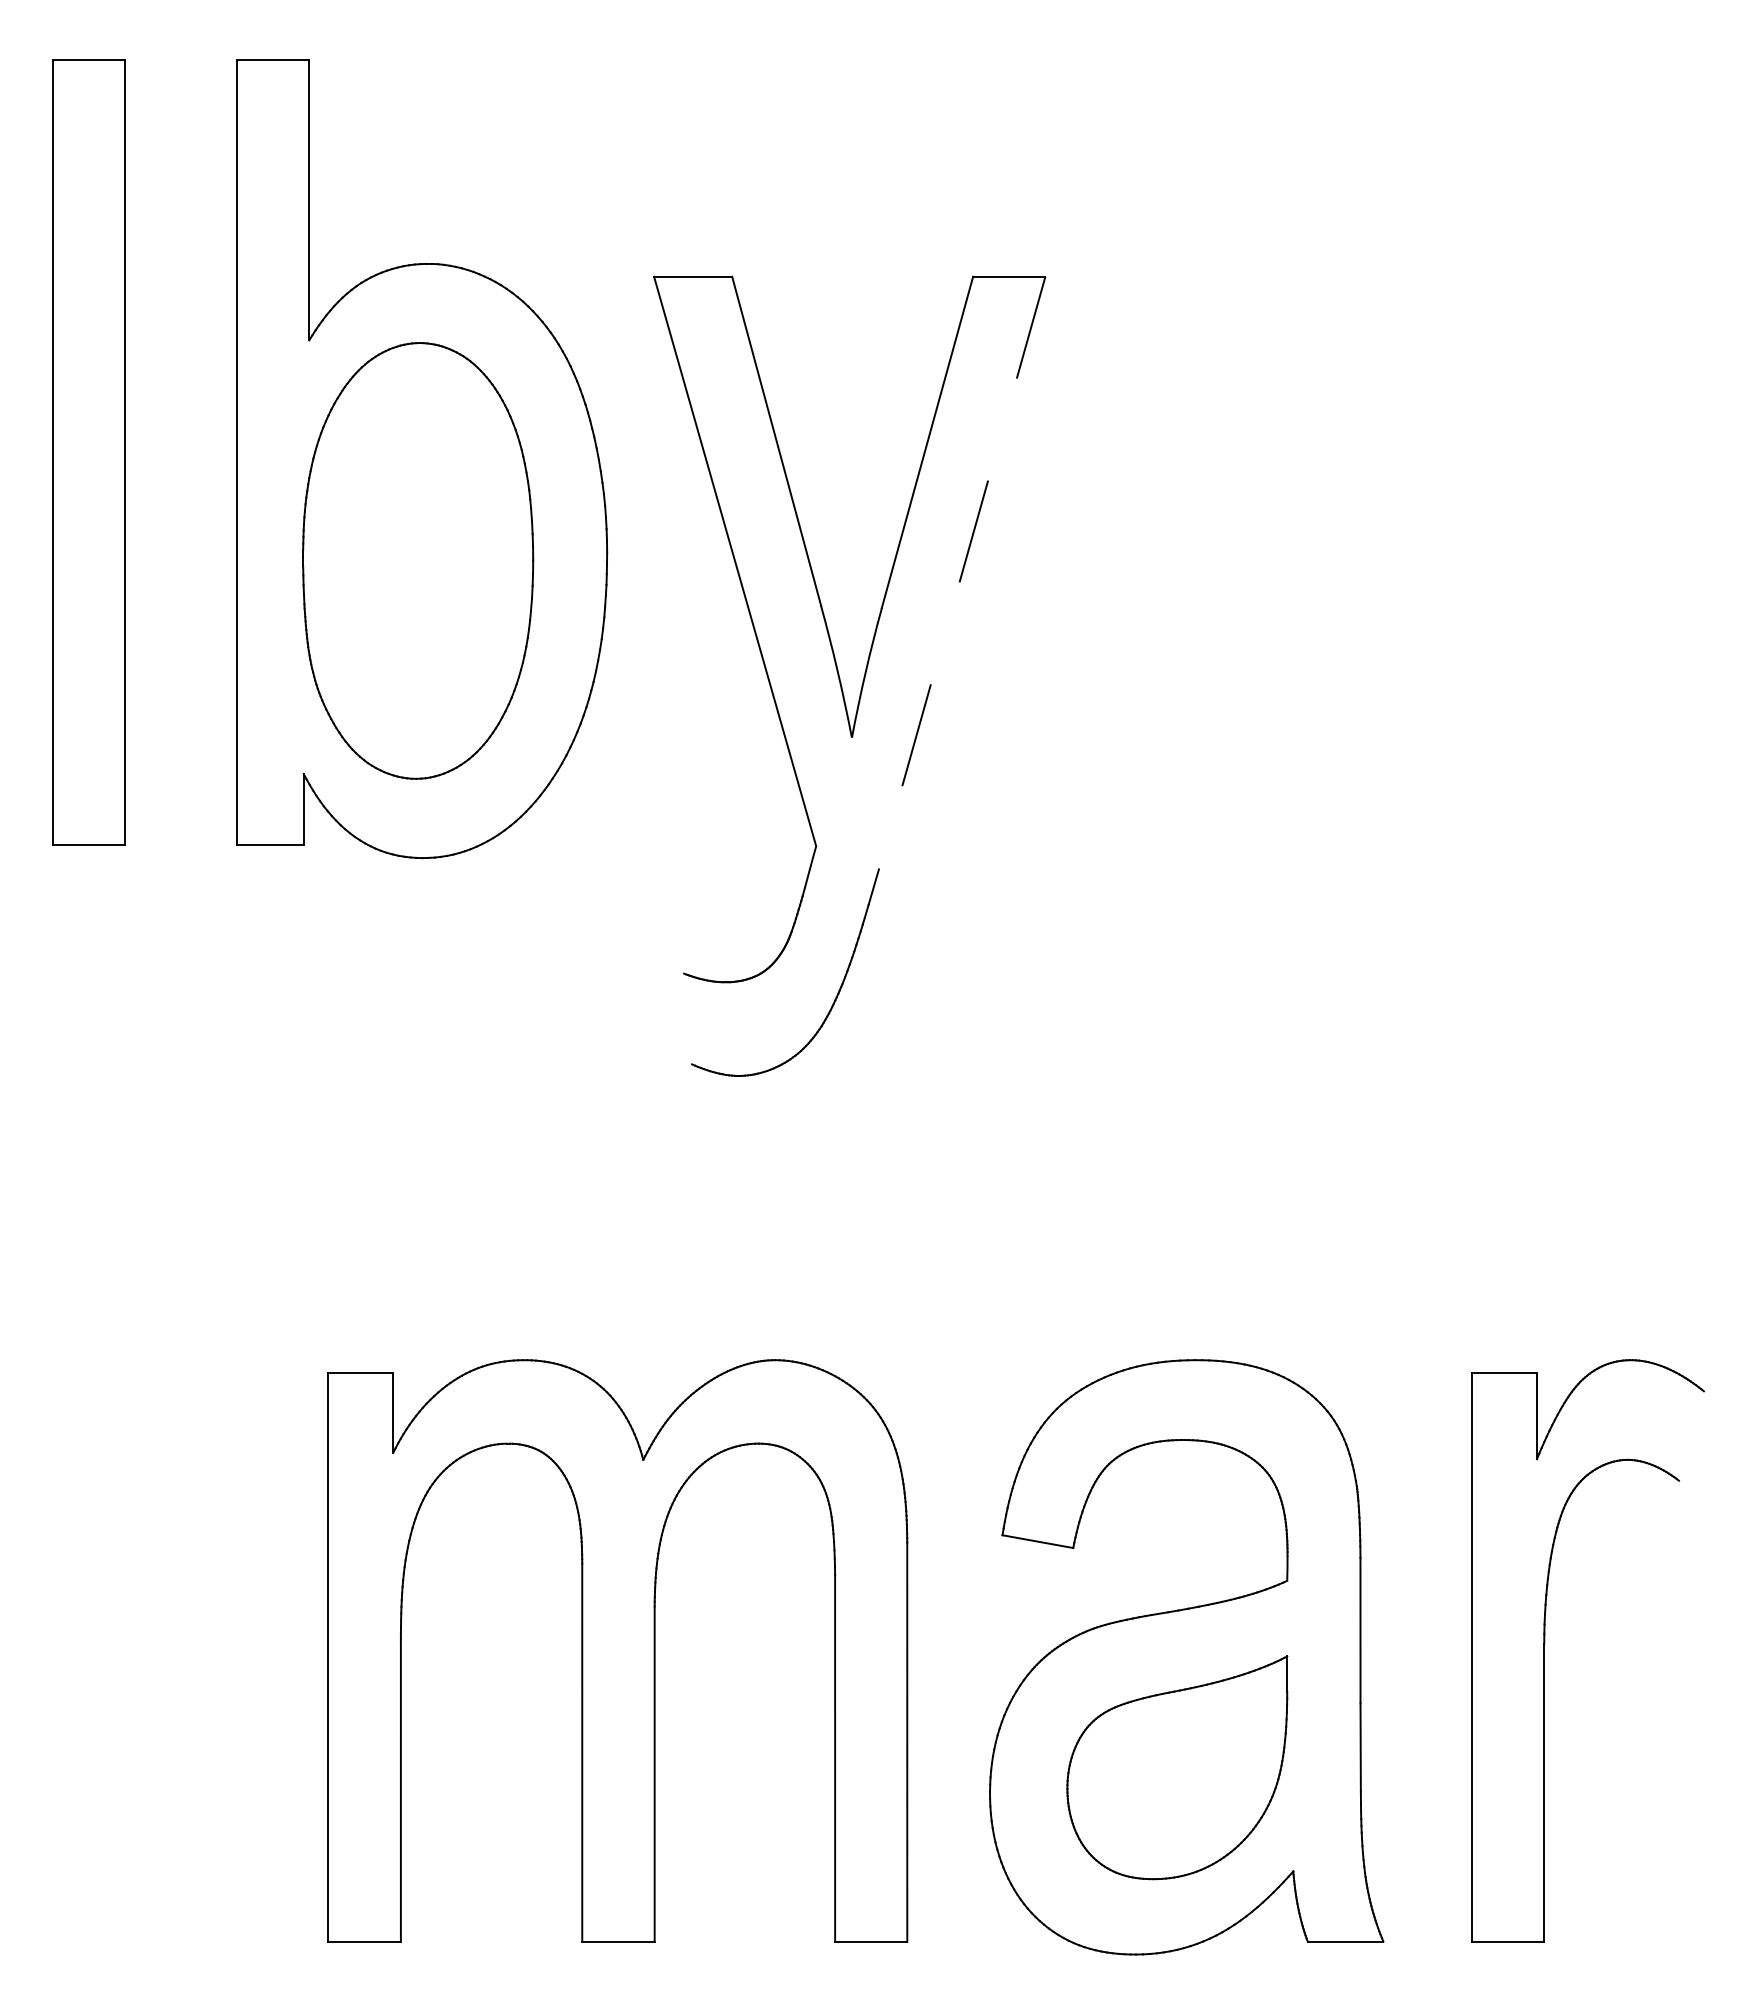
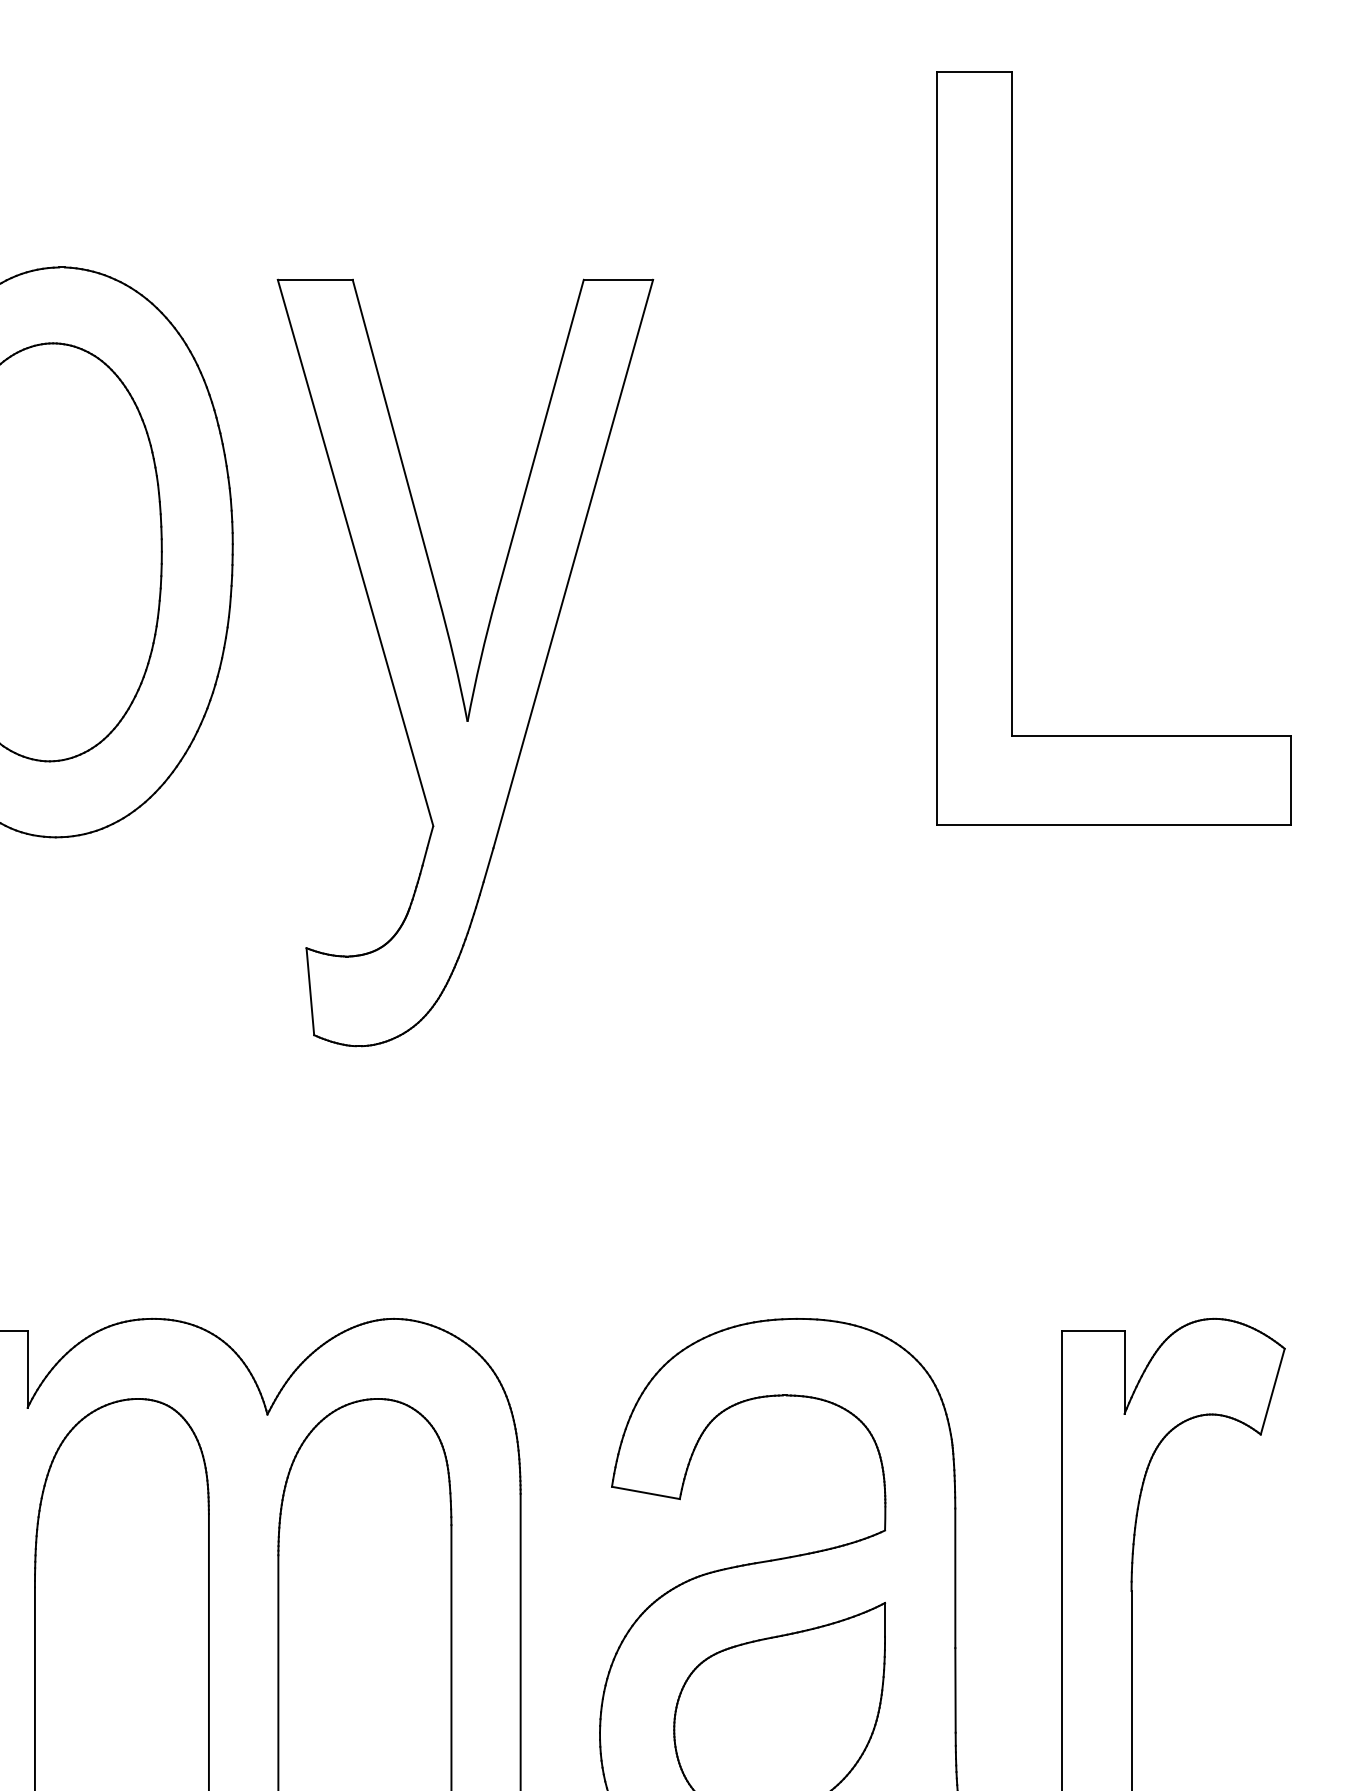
part: (1420, 452) -> (1012, 448), added
line: (962, 573) -> (573, 564), dashed -> solid
line: (688, 1018) -> (310, 991), added
line: (1690, 1435) -> (1271, 1391), added

